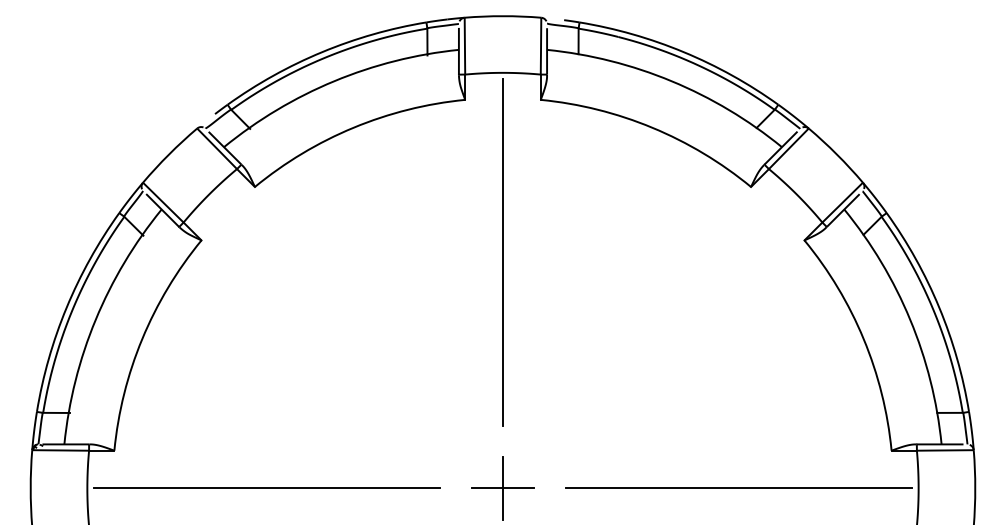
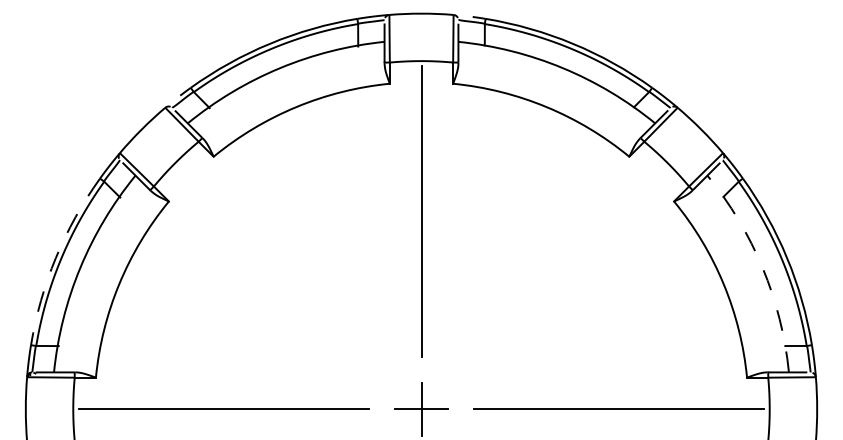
arc: (66, 307) -> (55, 257), solid -> dashed
arc: (910, 319) -> (762, 267), solid -> dashed

